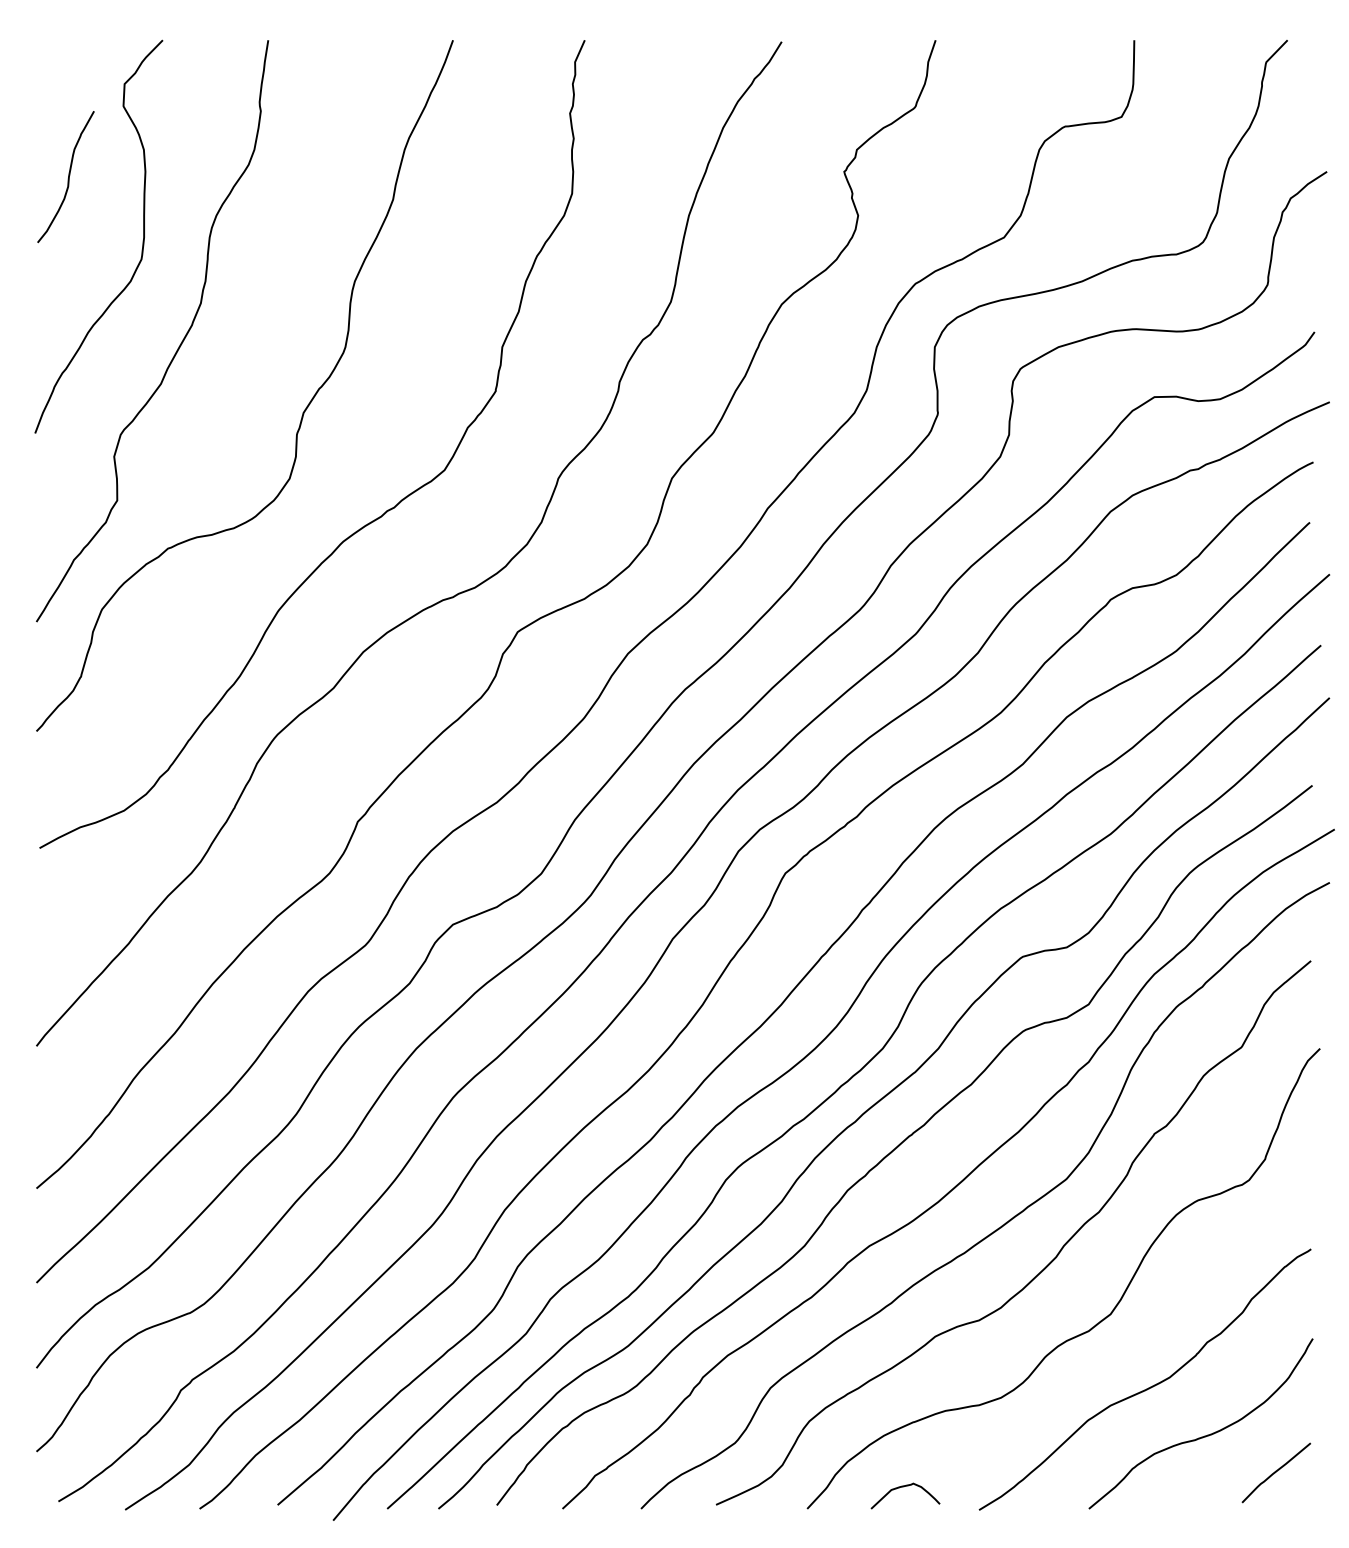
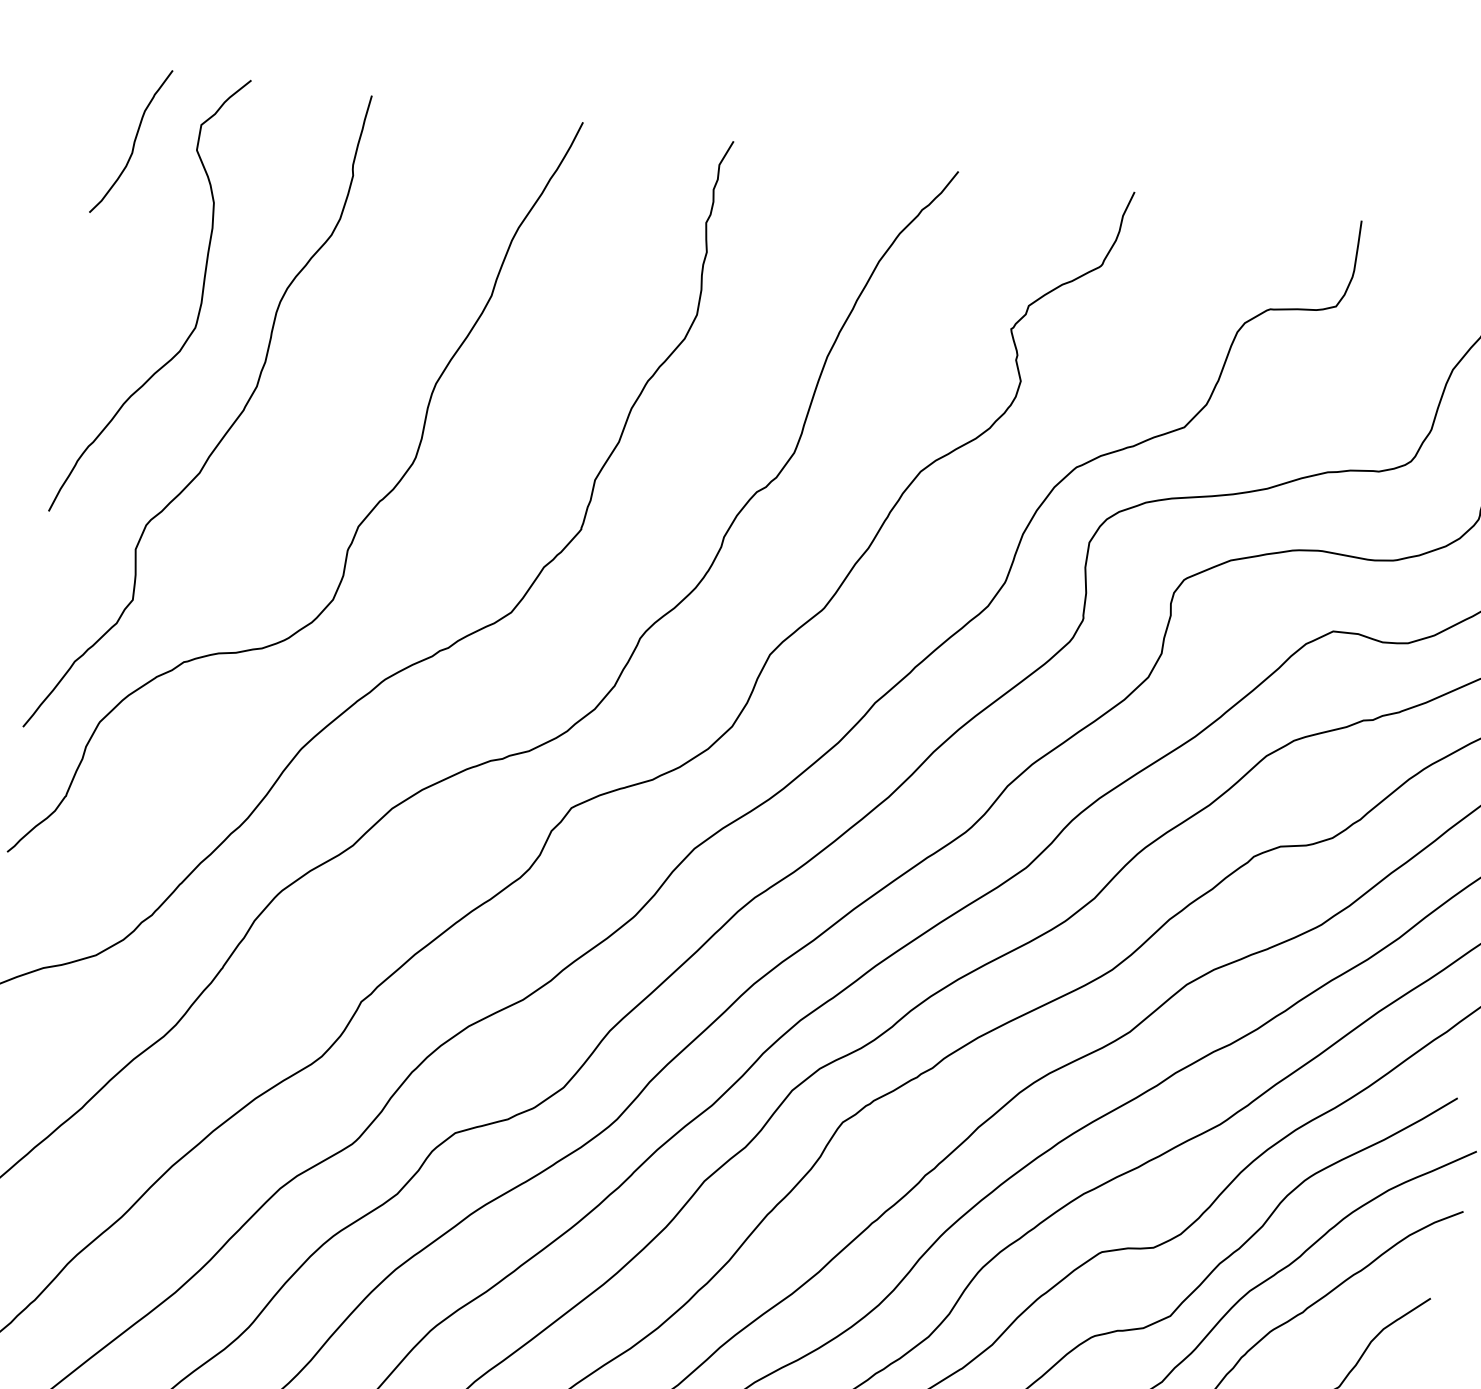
curve: (67, 178) -> (132, 143), moved

